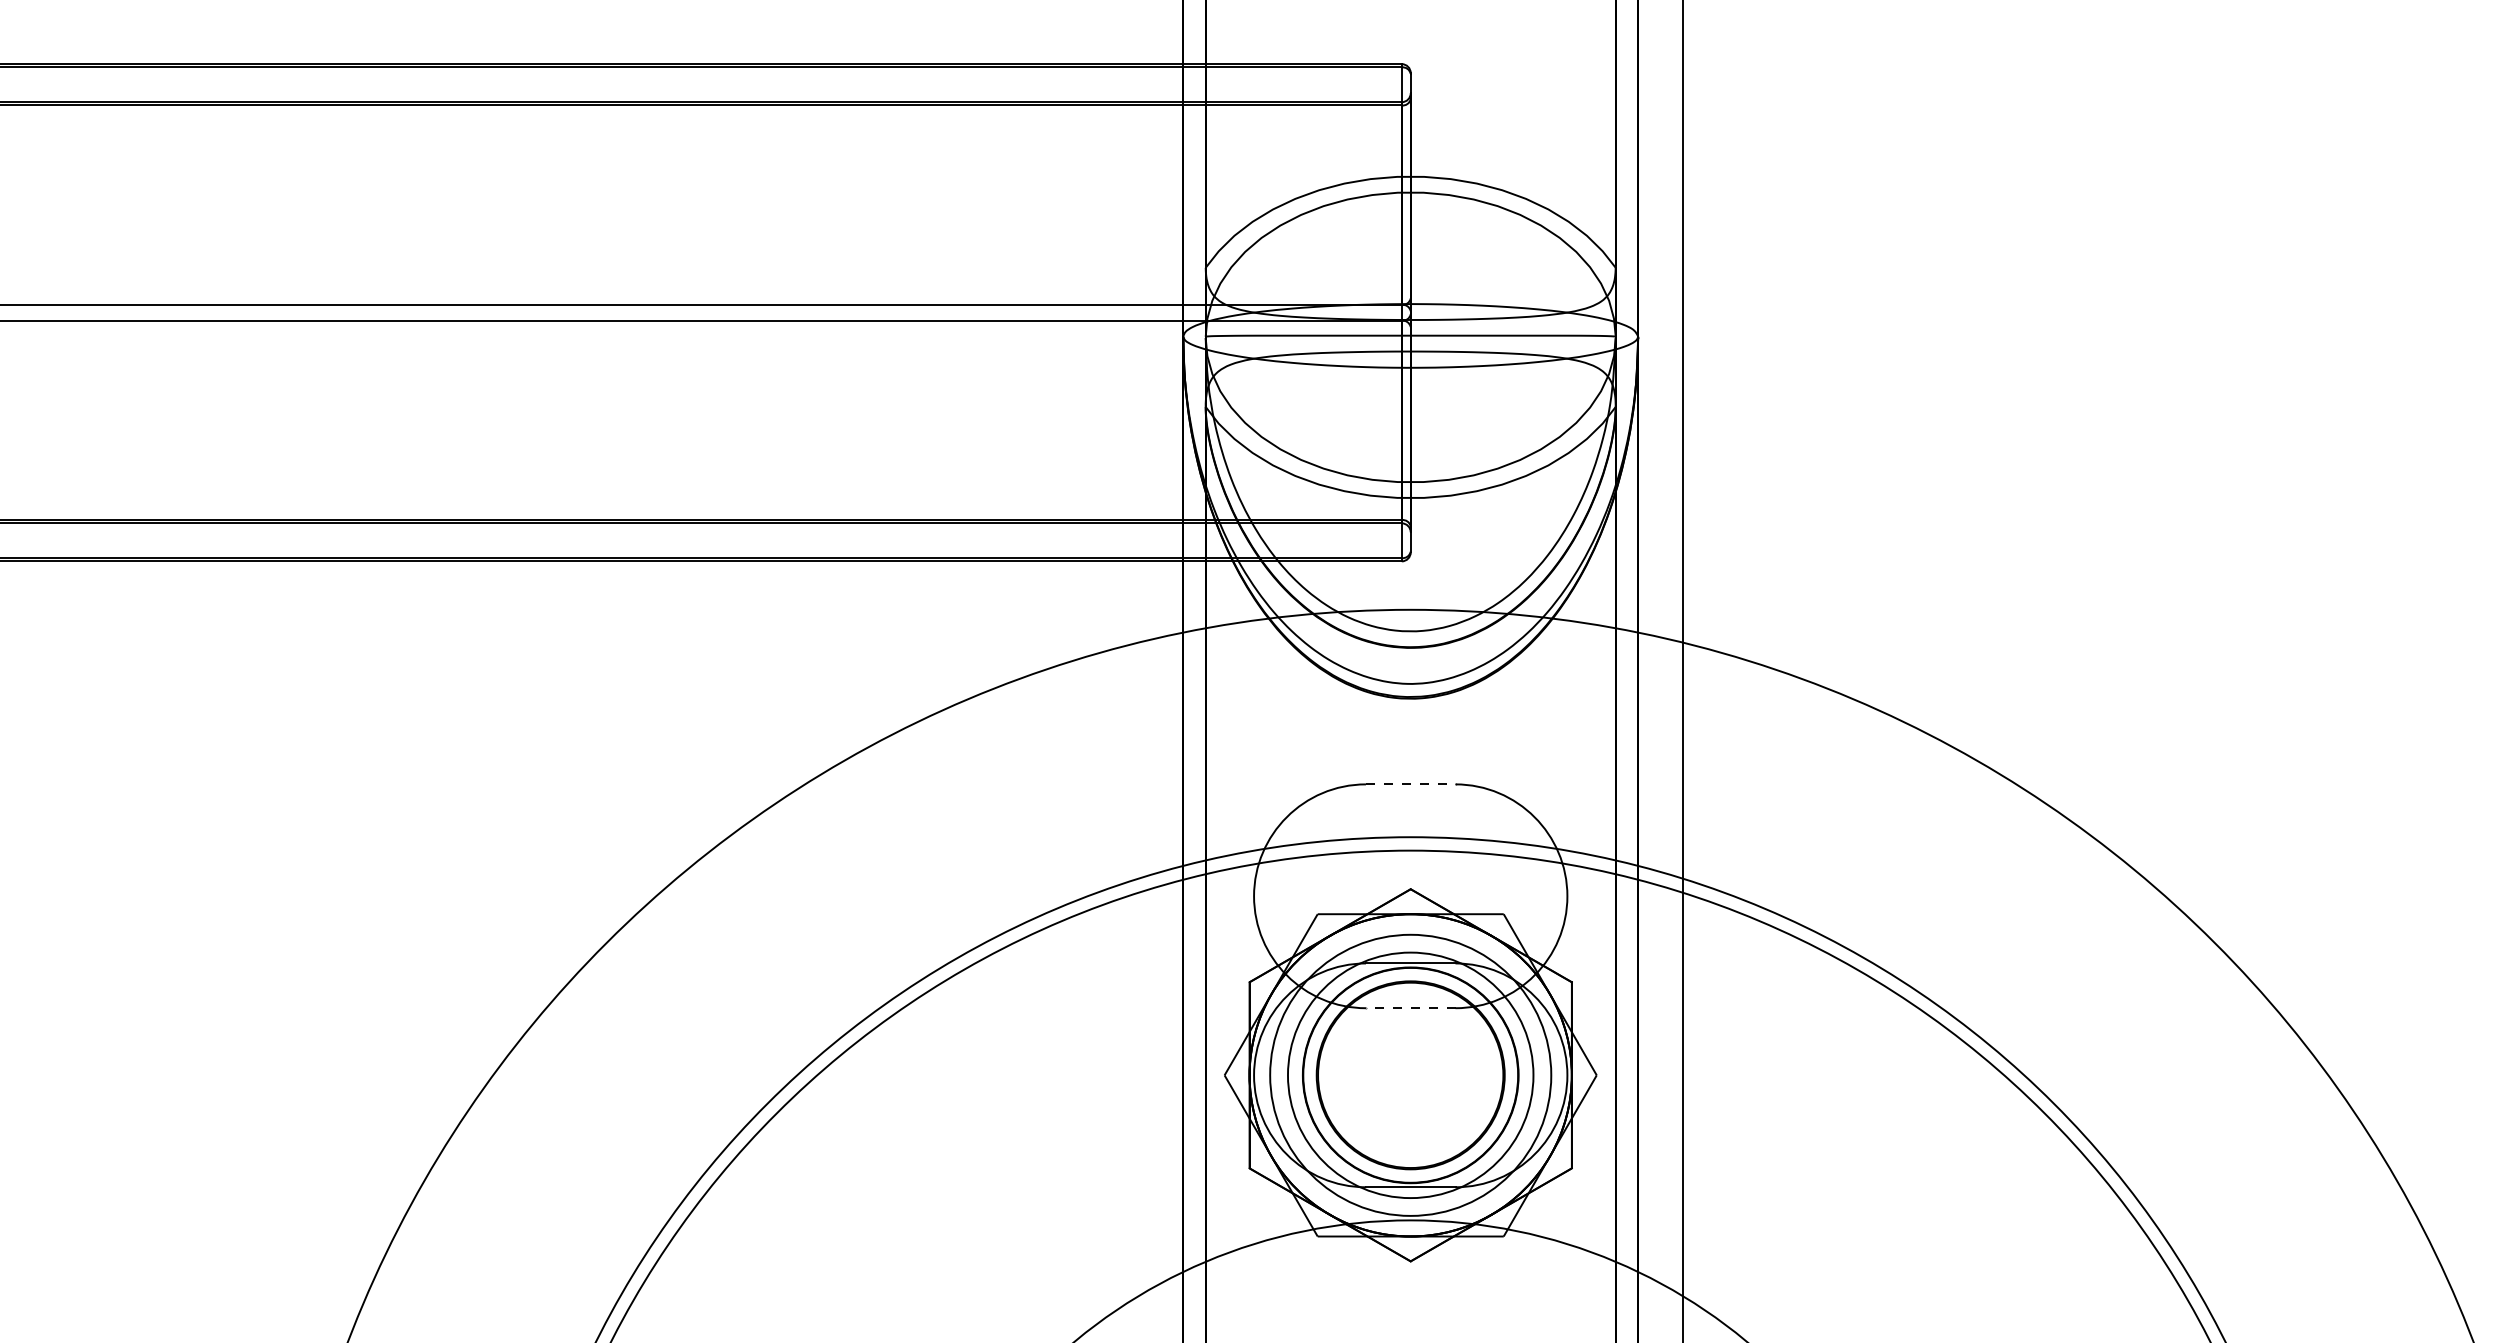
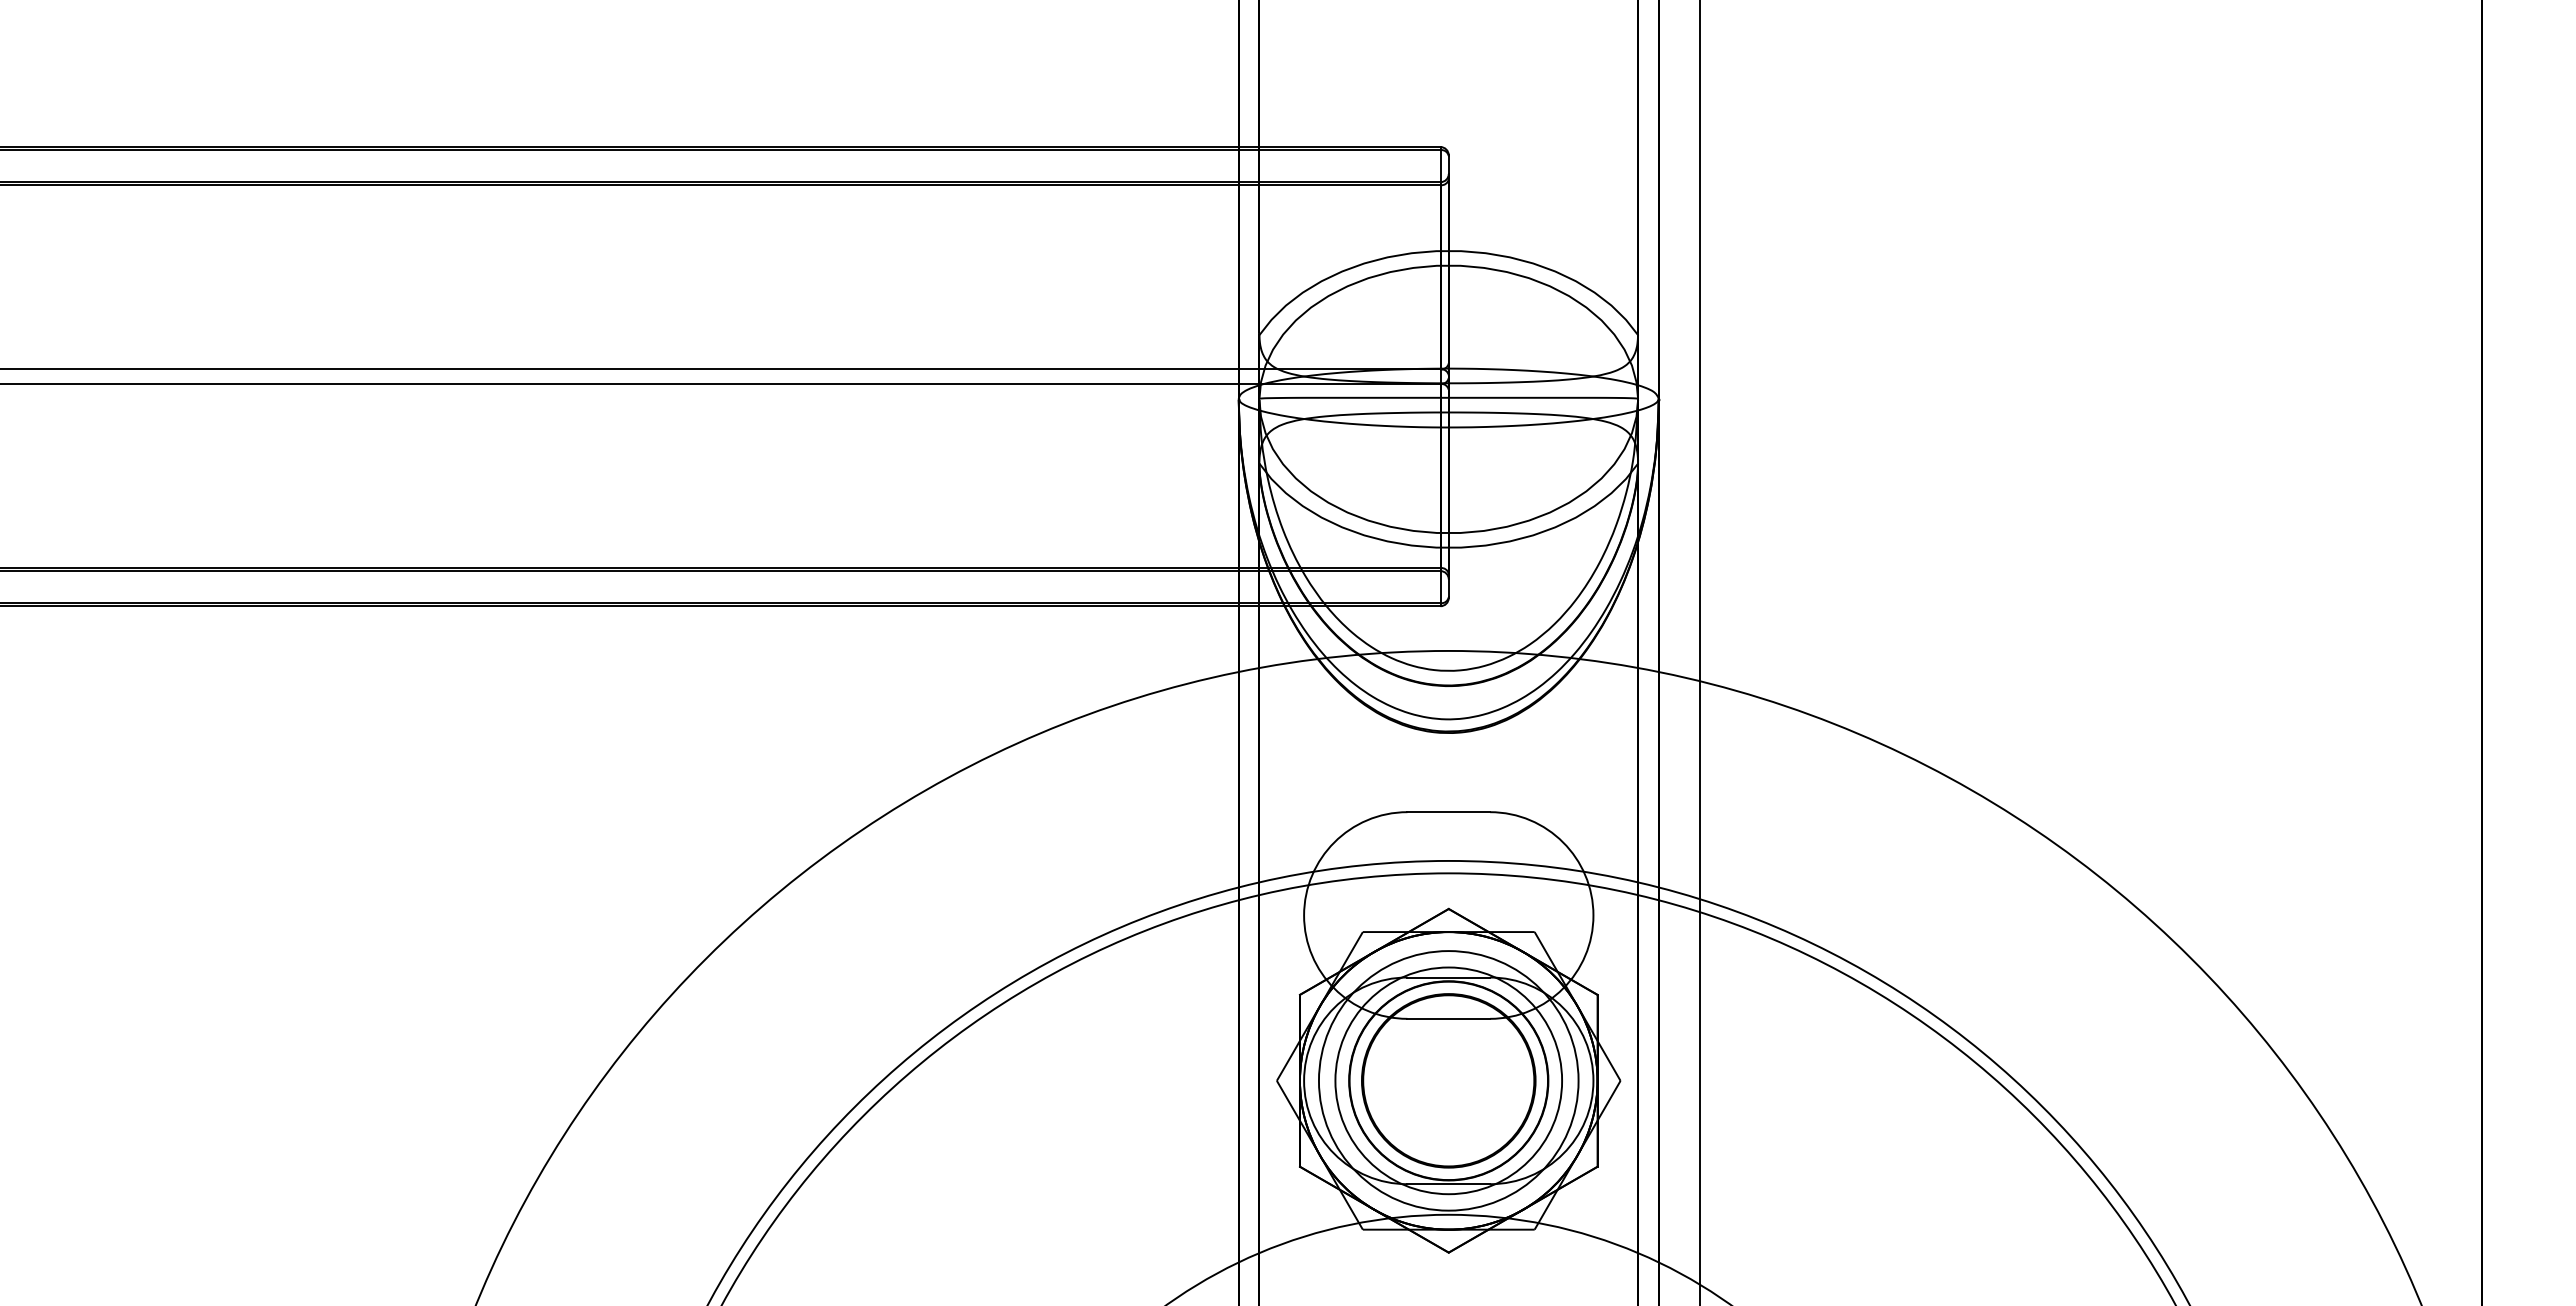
line: (1411, 784) -> (1449, 812), dashed -> solid
line: (1410, 1007) -> (1448, 1018), dashed -> solid

